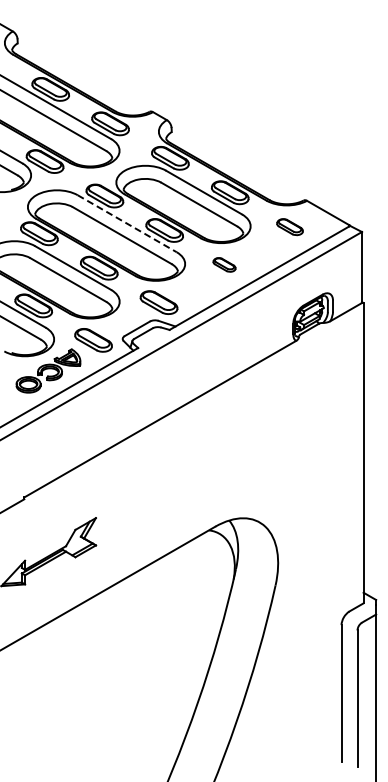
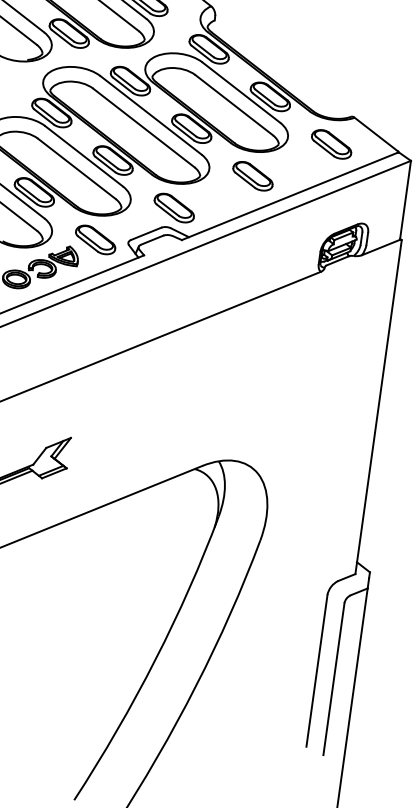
line: (127, 223) -> (151, 115), dashed -> solid
part: (289, 226) -> (331, 143), size x1.43
part: (224, 264) -> (253, 175), size x1.67

